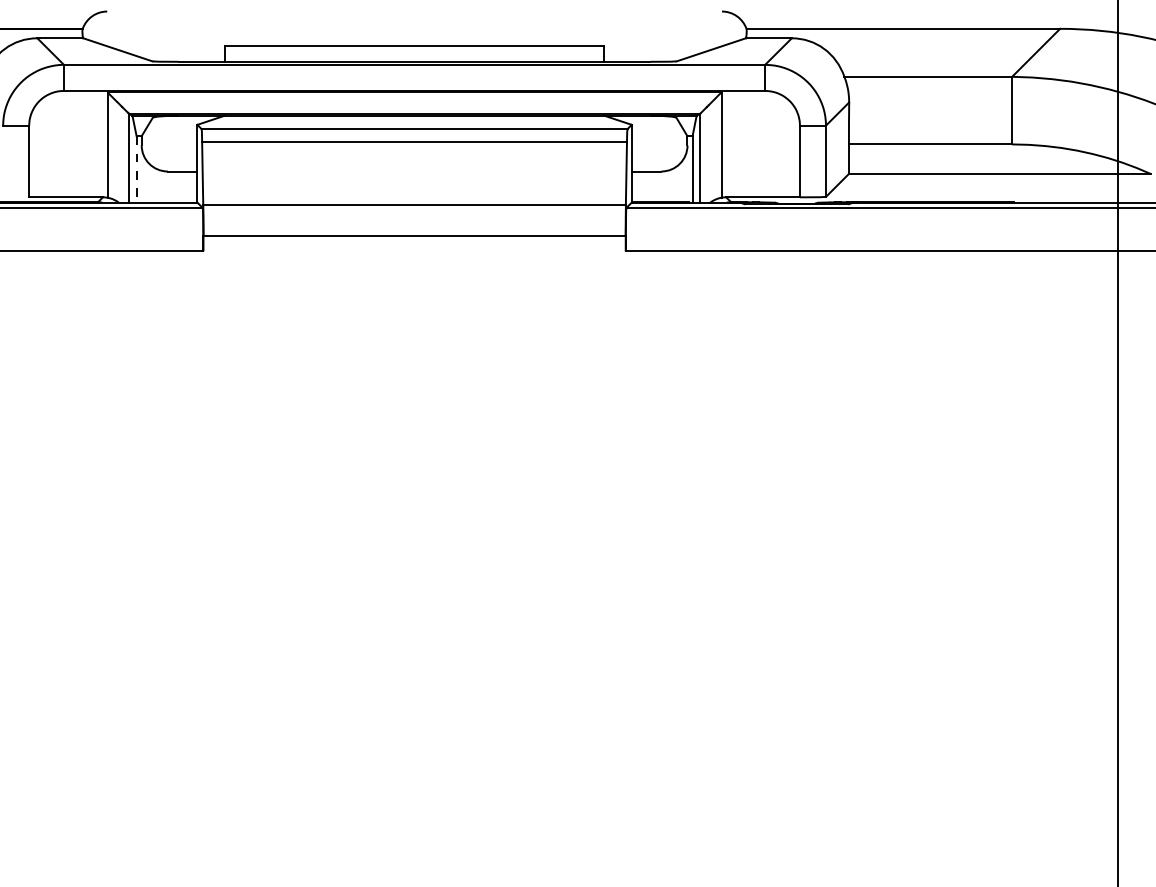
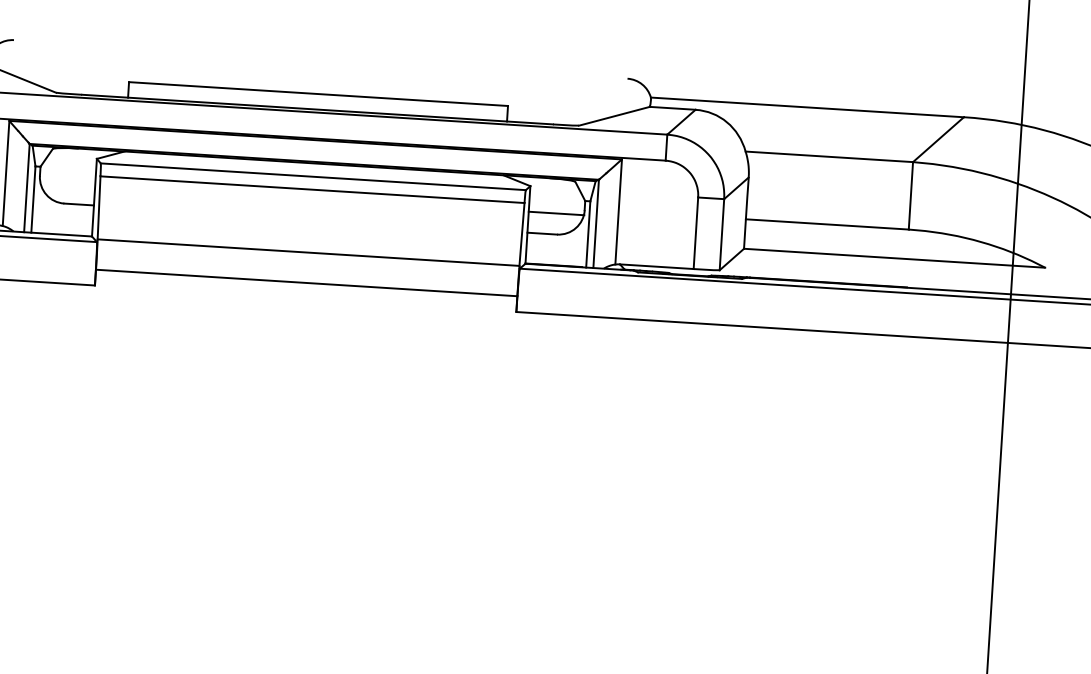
line: (659, 150) -> (556, 213), added
line: (136, 169) -> (33, 199), dashed -> solid

